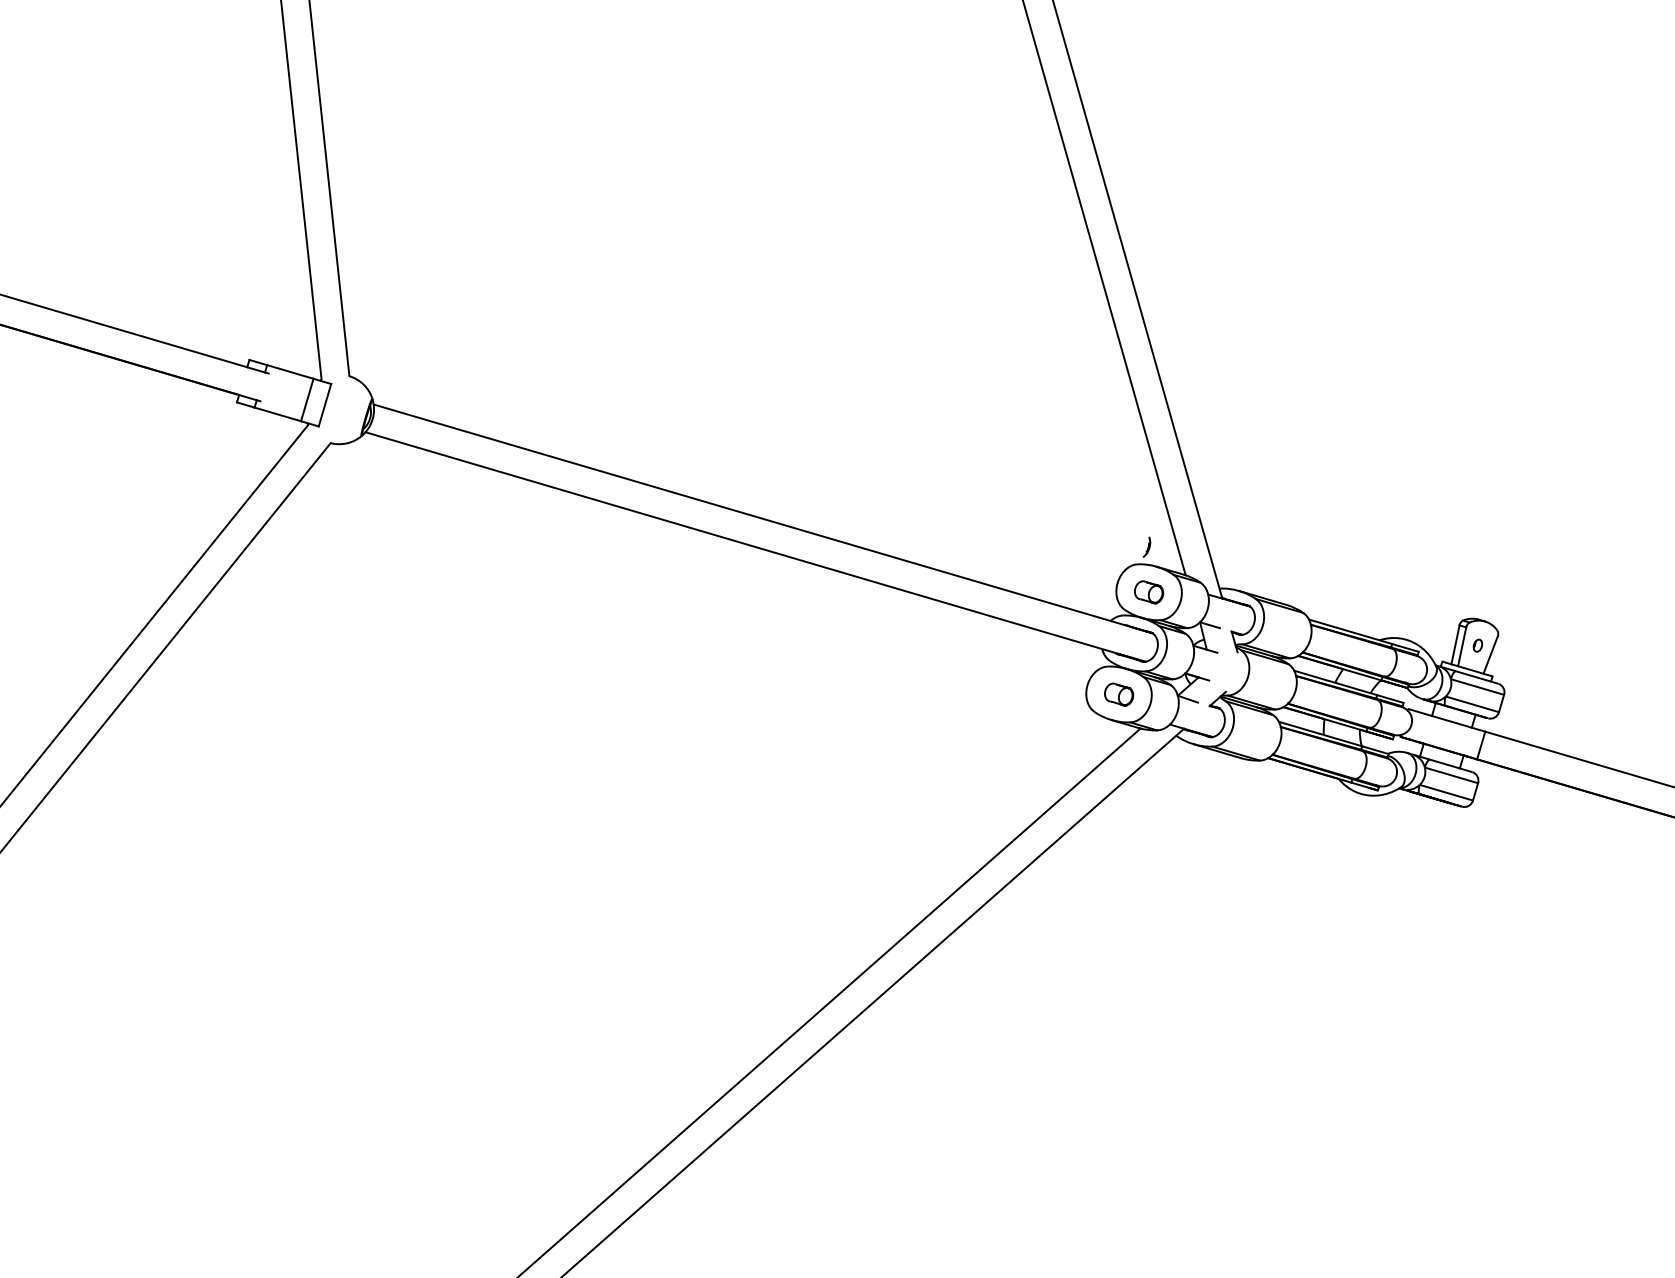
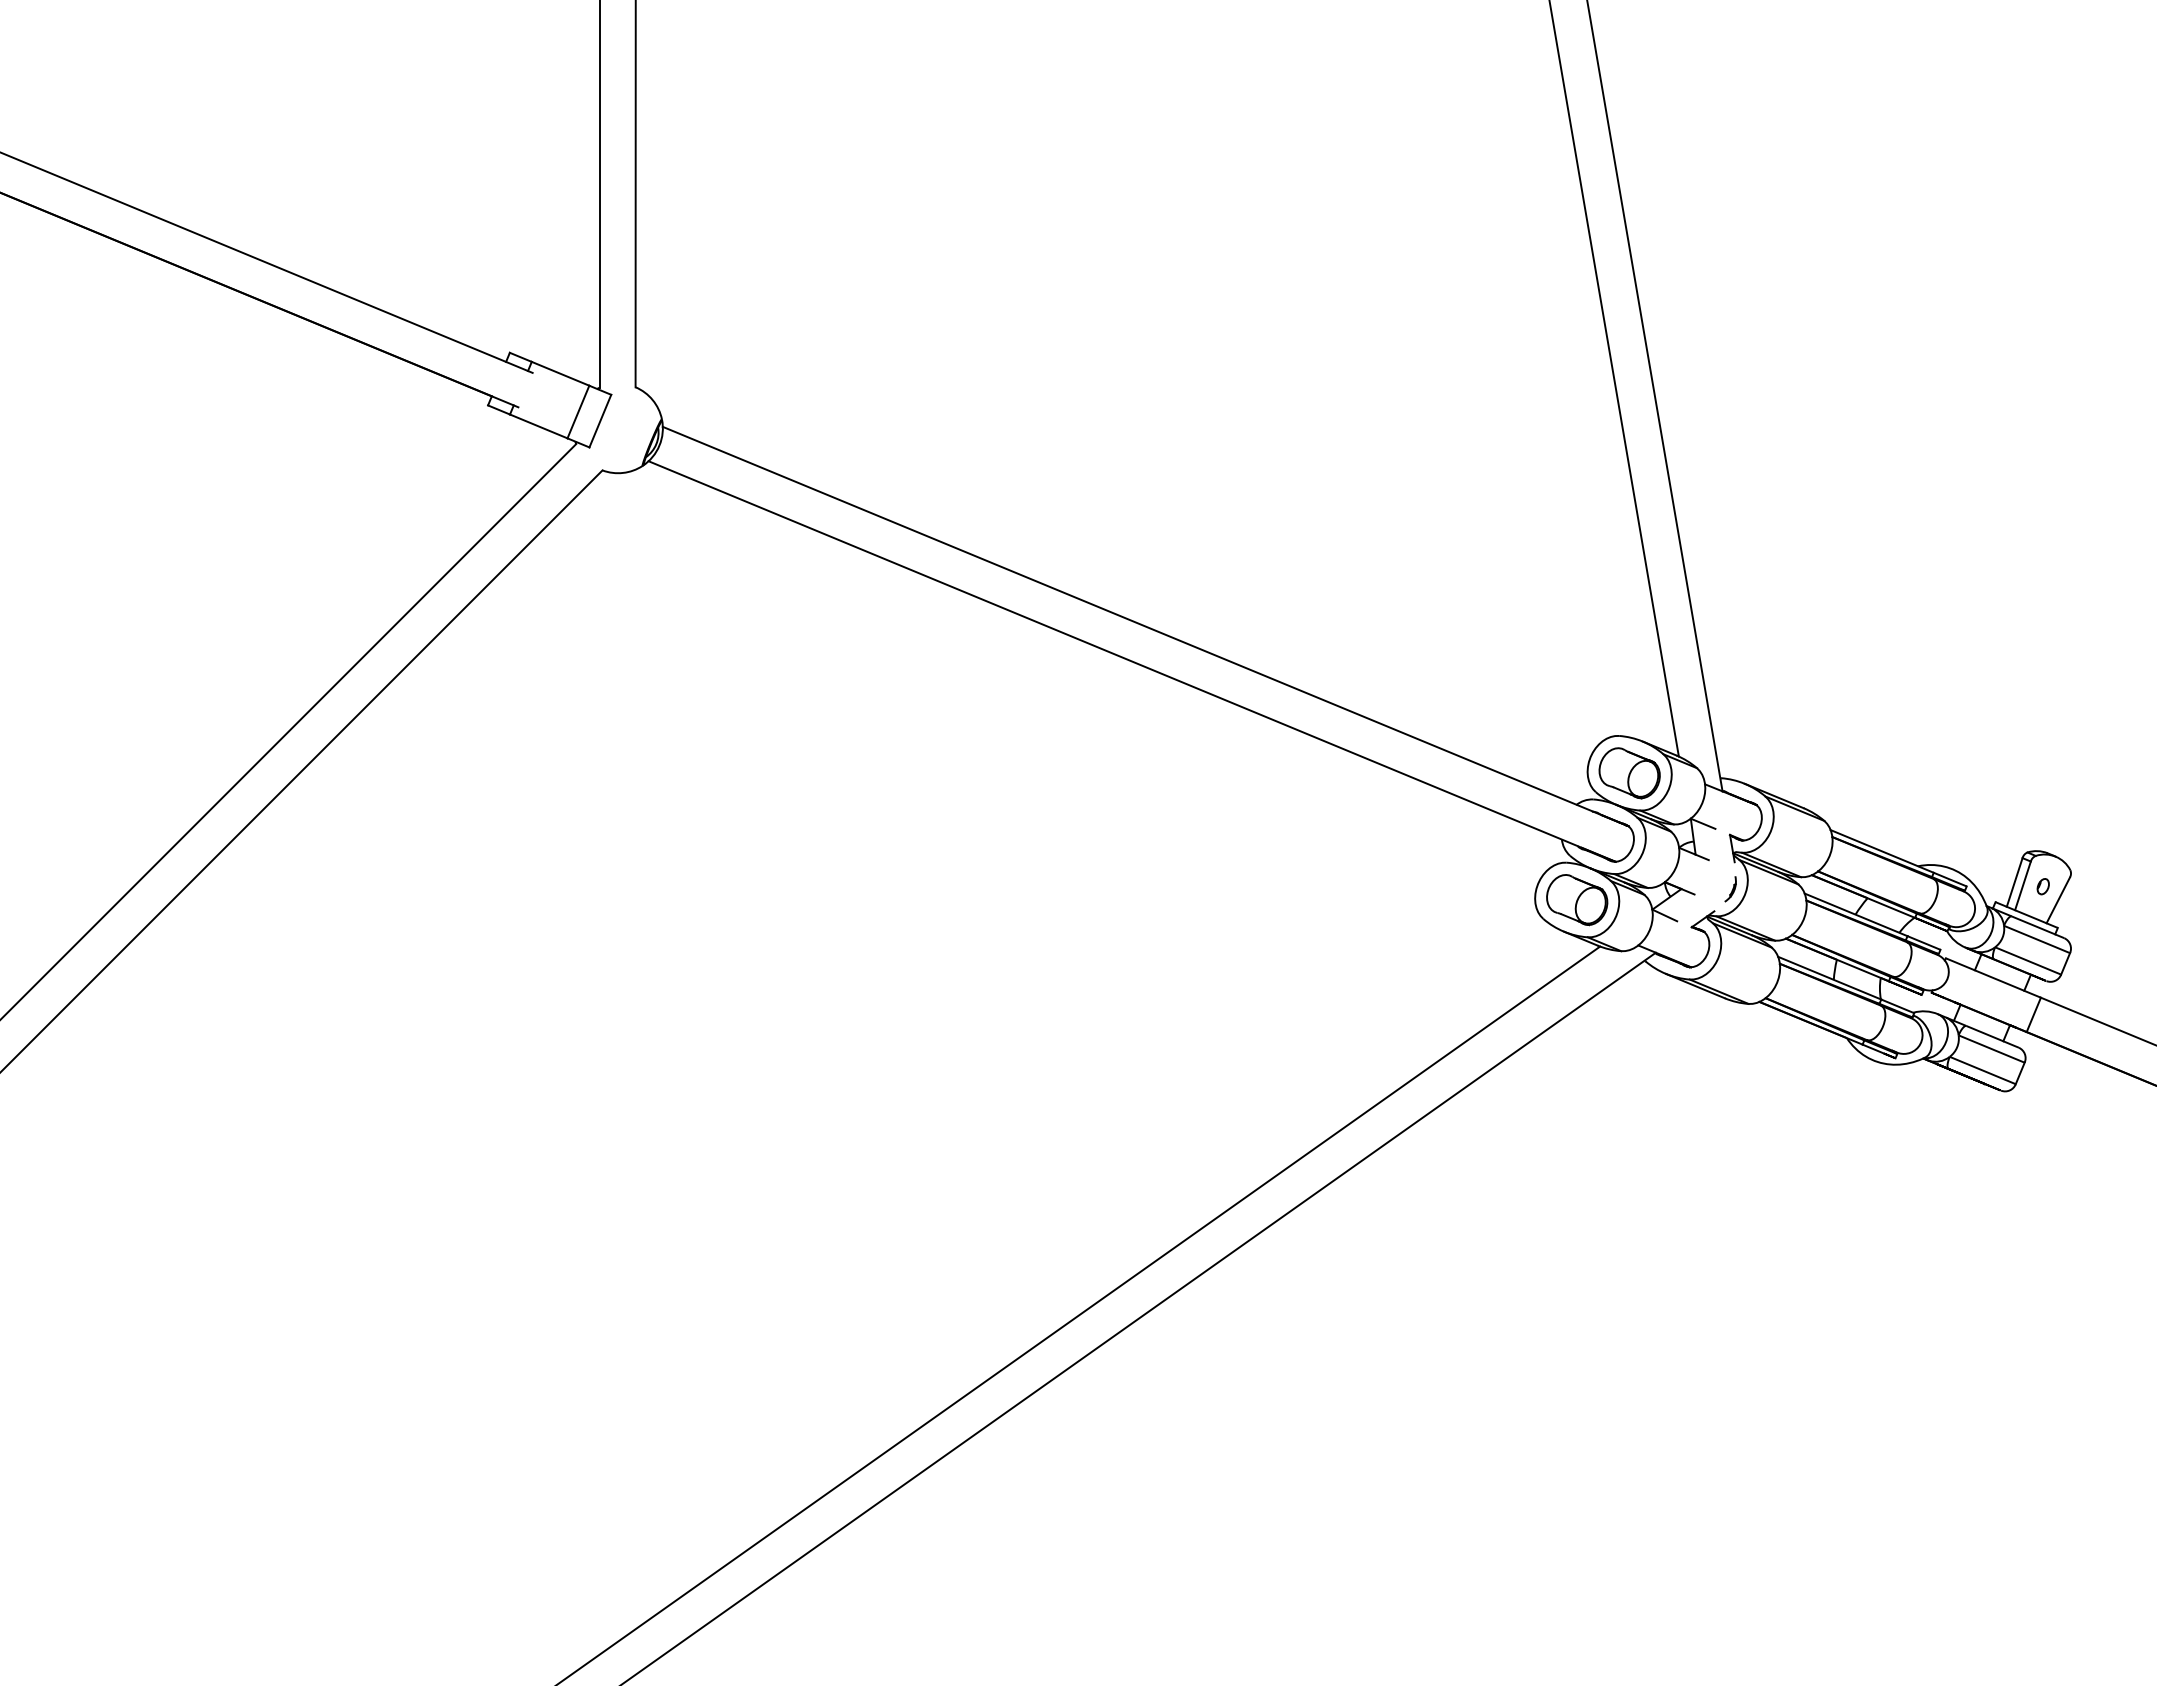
part: (1146, 547) -> (1730, 889), moved
part: (1148, 592) -> (1629, 773), size x1.67
part: (1119, 694) -> (1577, 900), size x1.67

